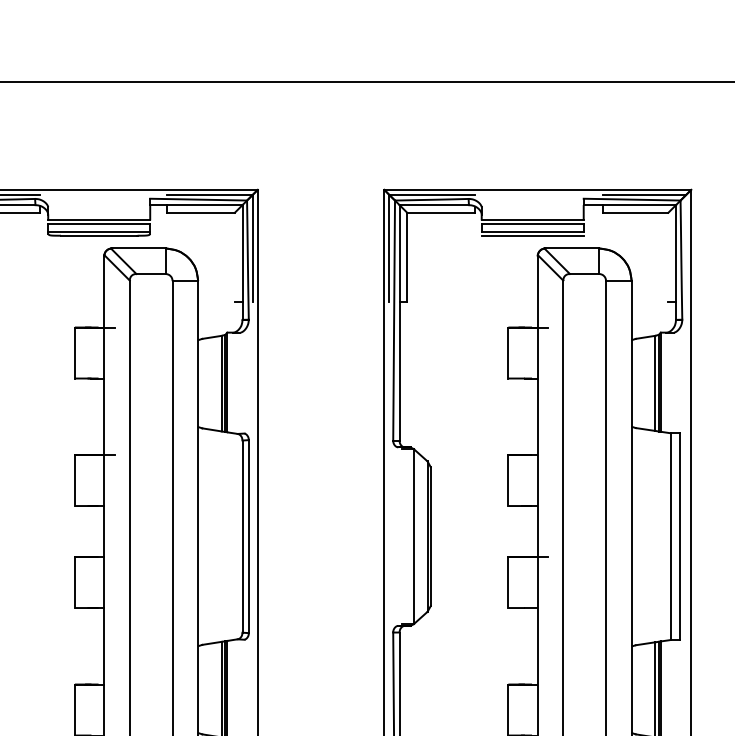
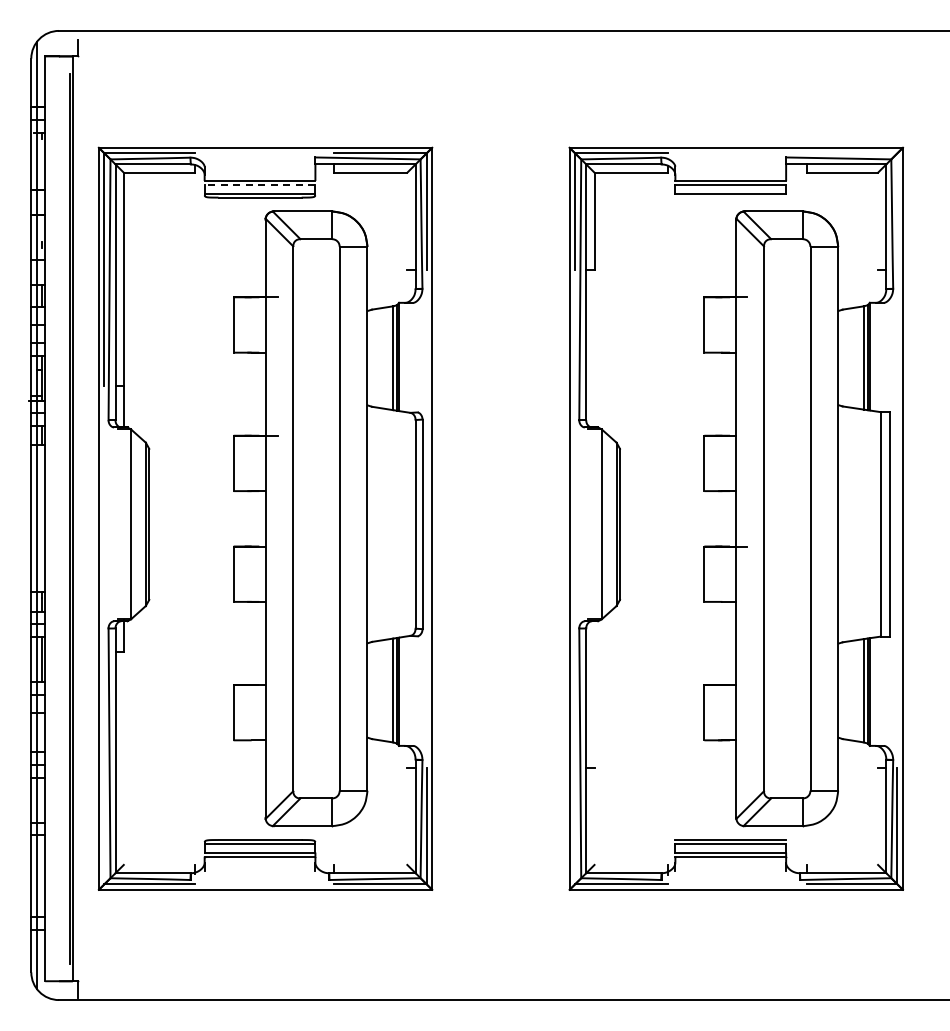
line: (643, 195) -> (851, 153), removed
line: (98, 224) -> (259, 185), solid -> dashed
line: (532, 235) -> (730, 197), removed

